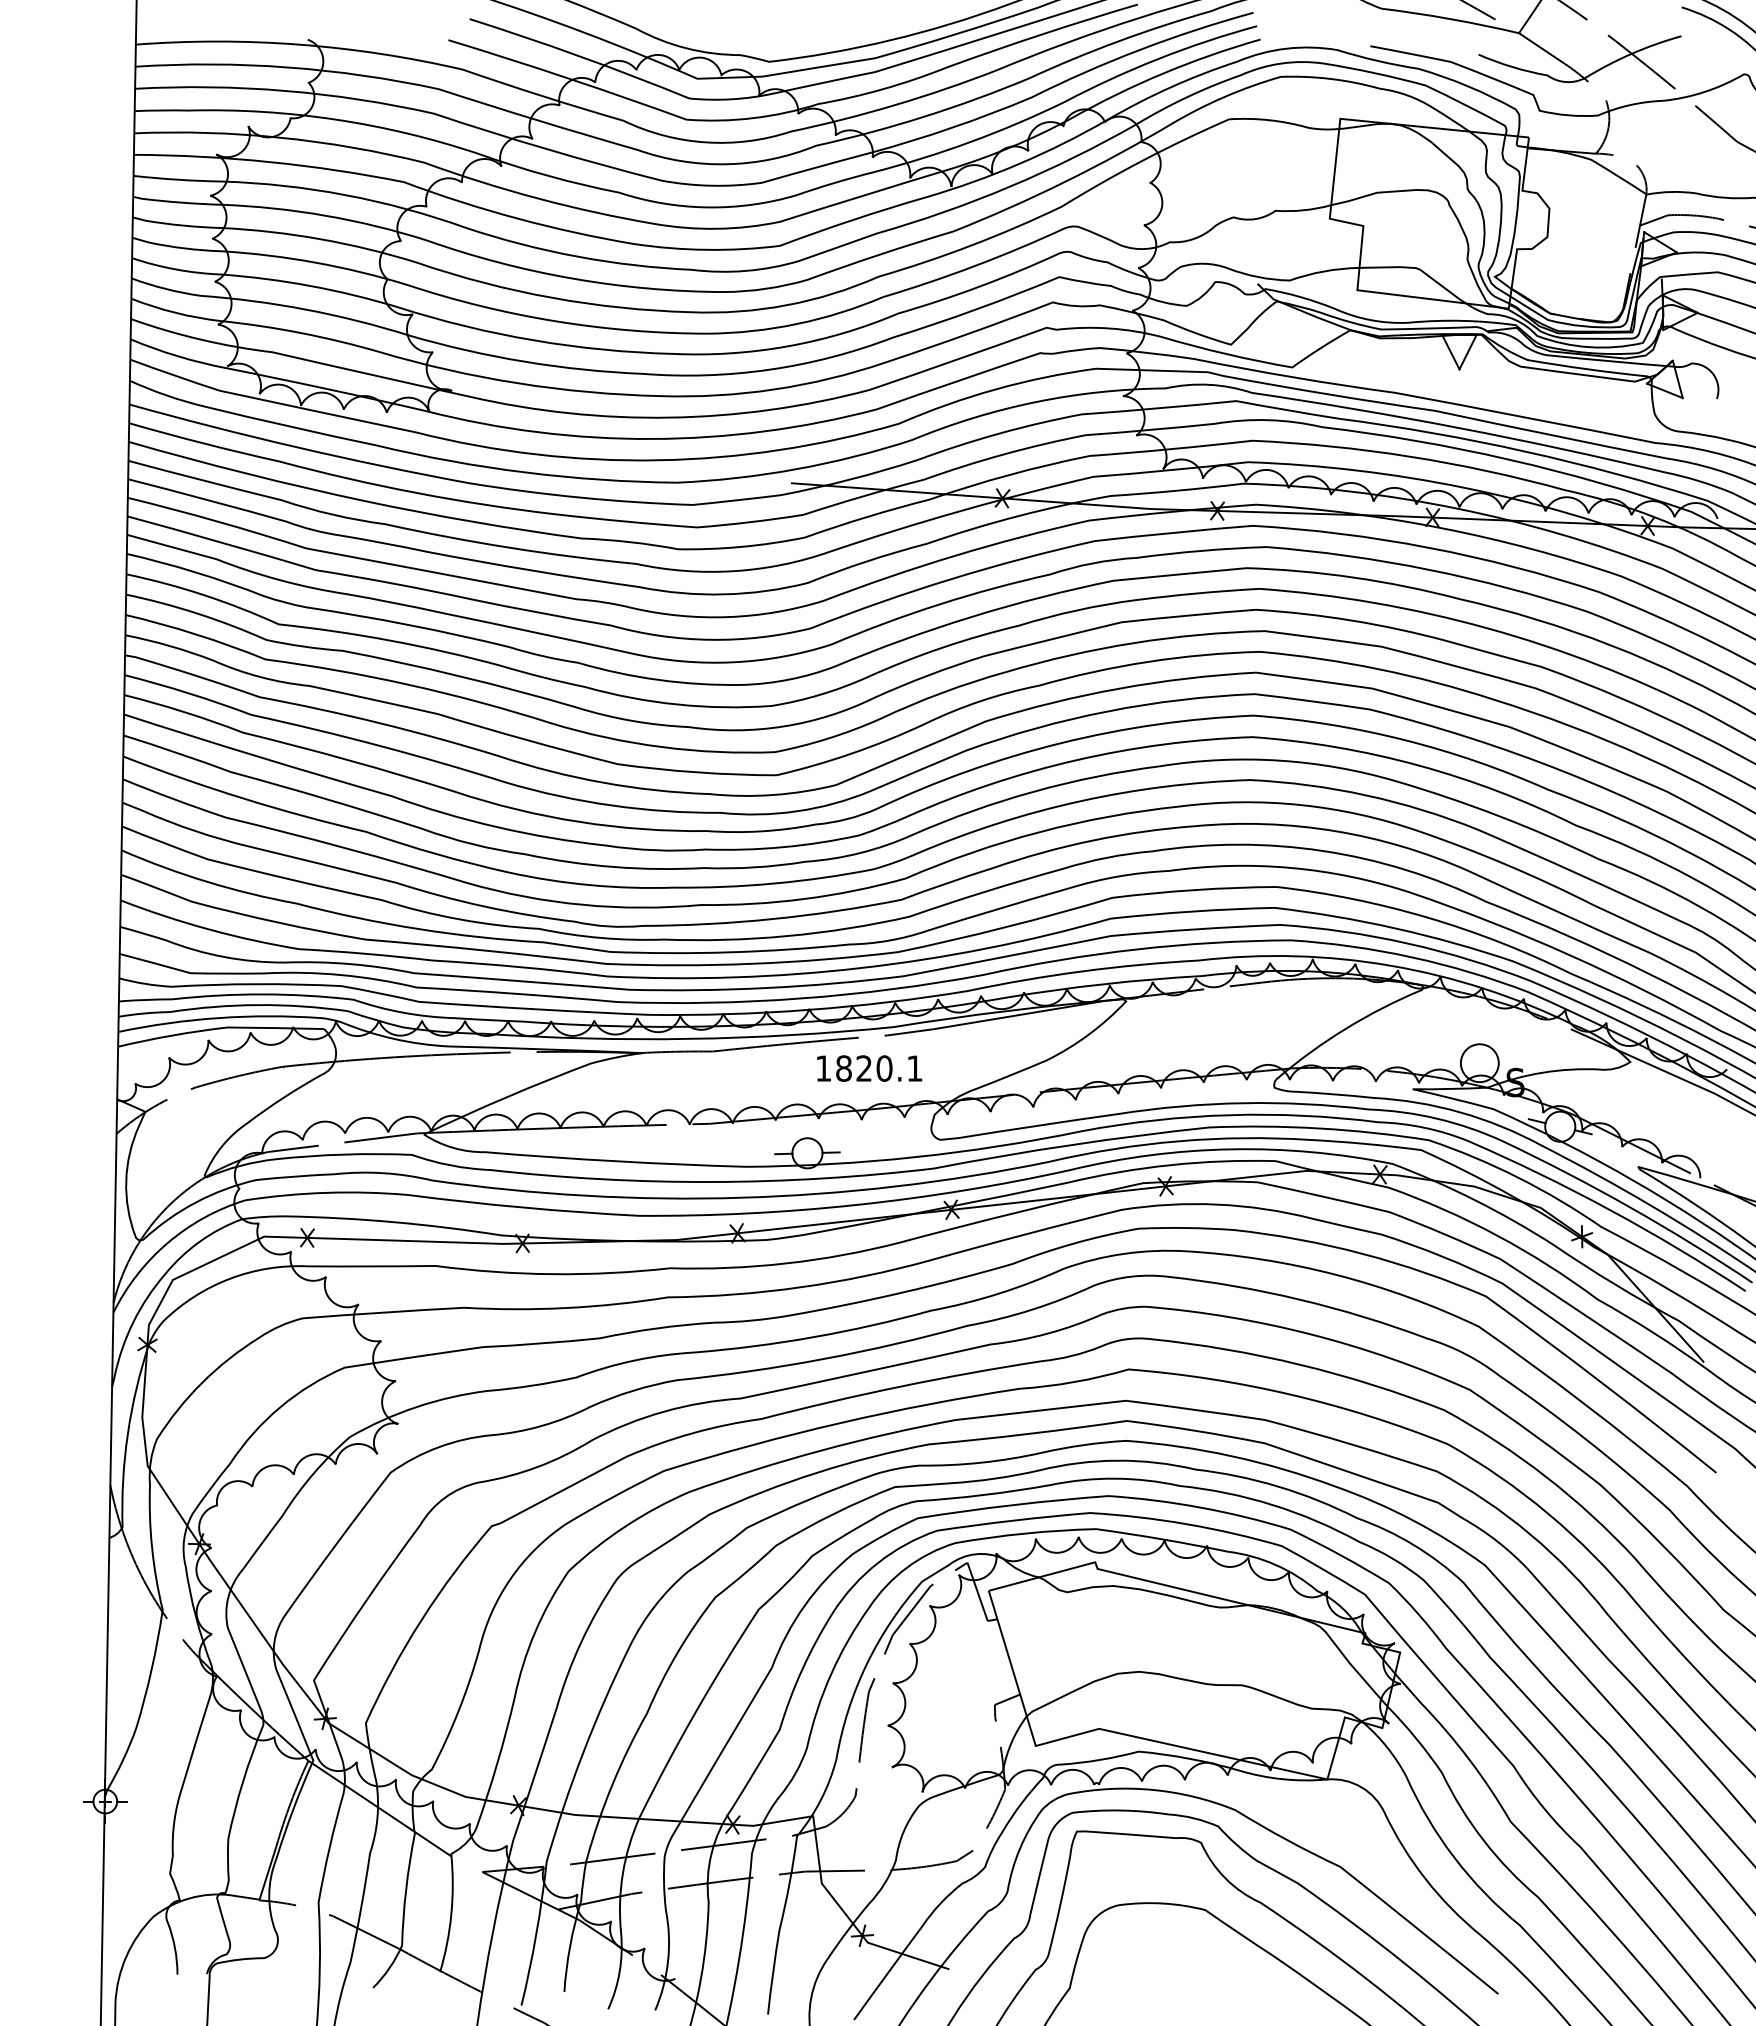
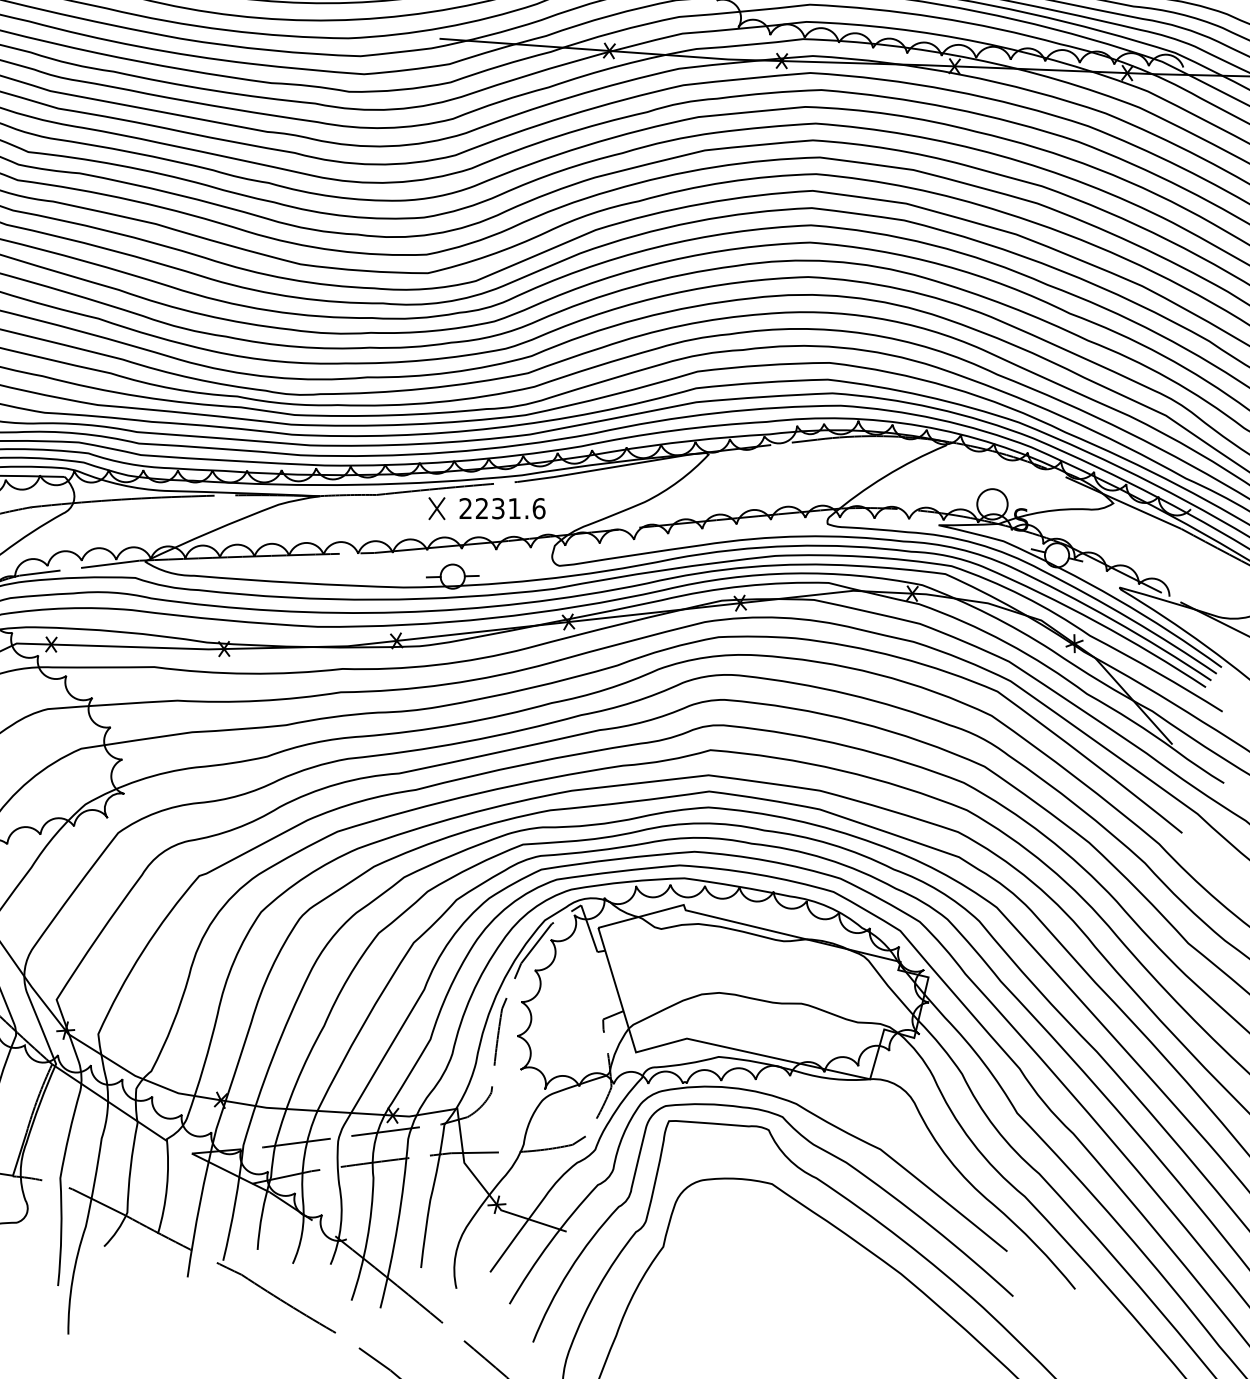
part: (787, 1068) -> (436, 508), added
text: (869, 1068) -> (502, 508), 1820.1 -> 2231.6

